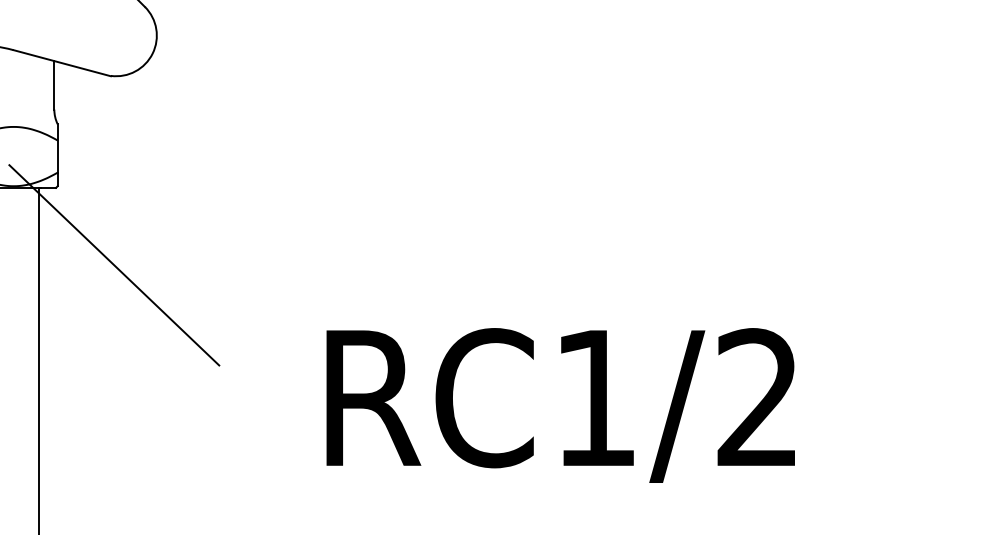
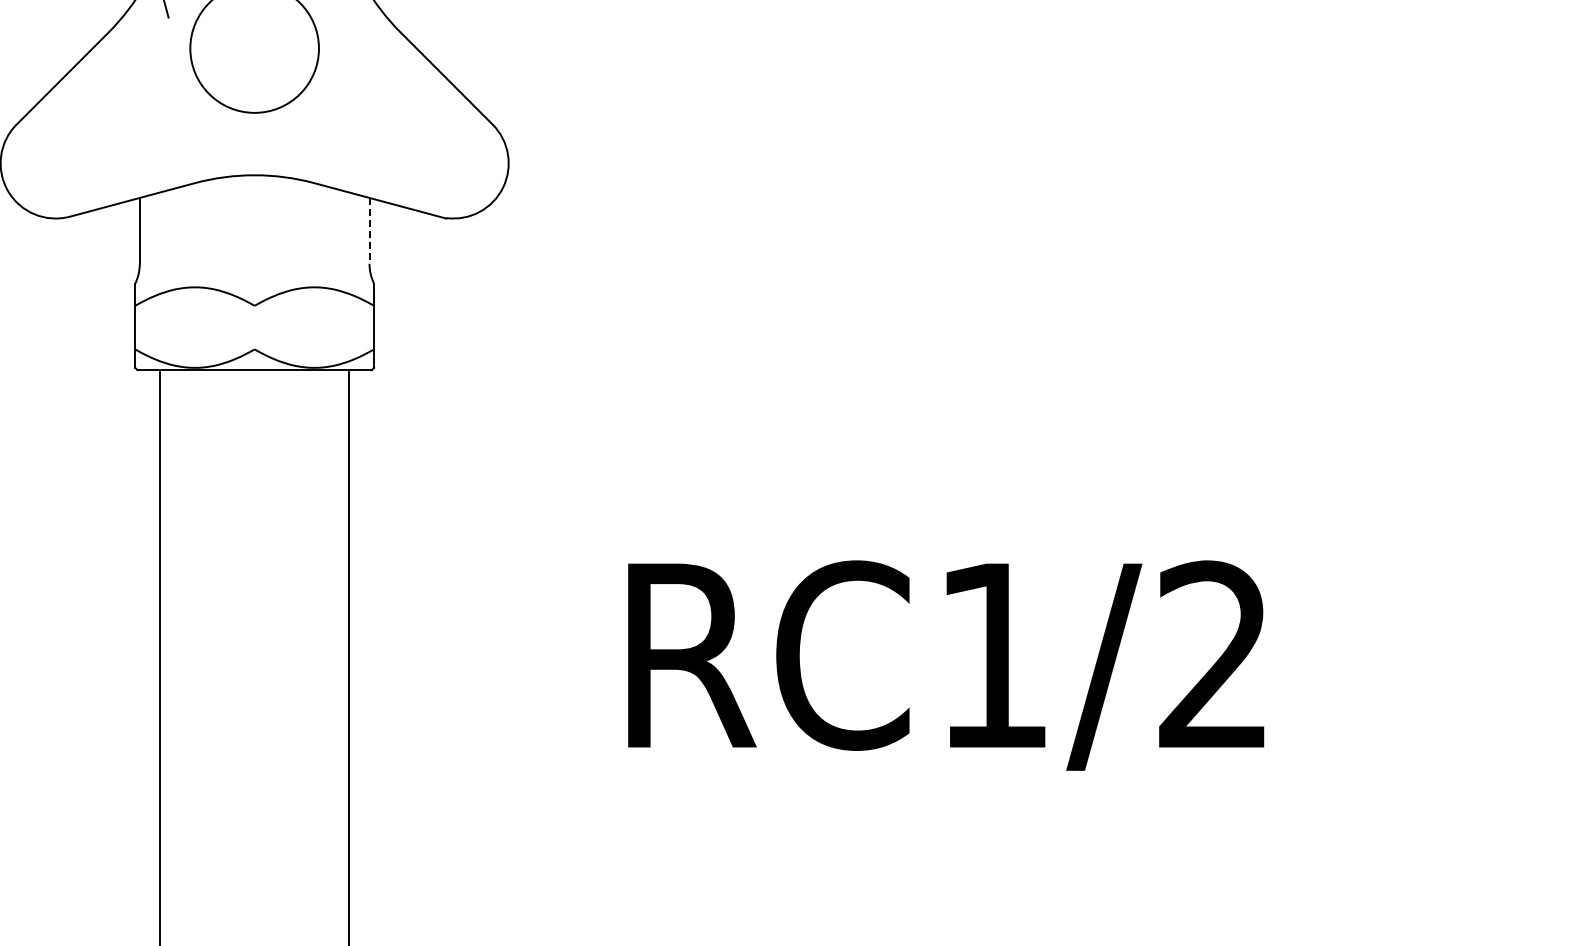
line: (54, 85) -> (369, 230), solid -> dashed
line: (113, 265) -> (450, 475), removed
text: (561, 405) -> (946, 665), moved

